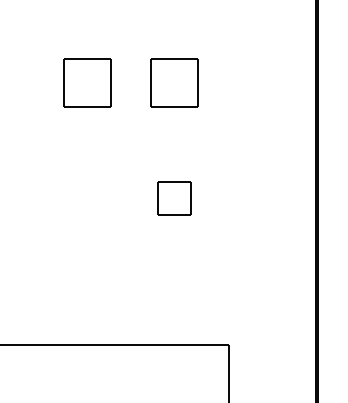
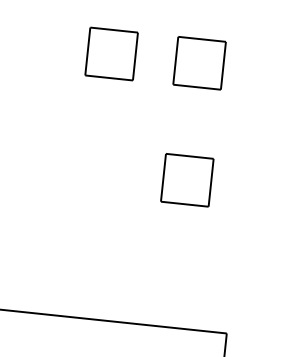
part: (174, 198) -> (187, 180), size x1.43

